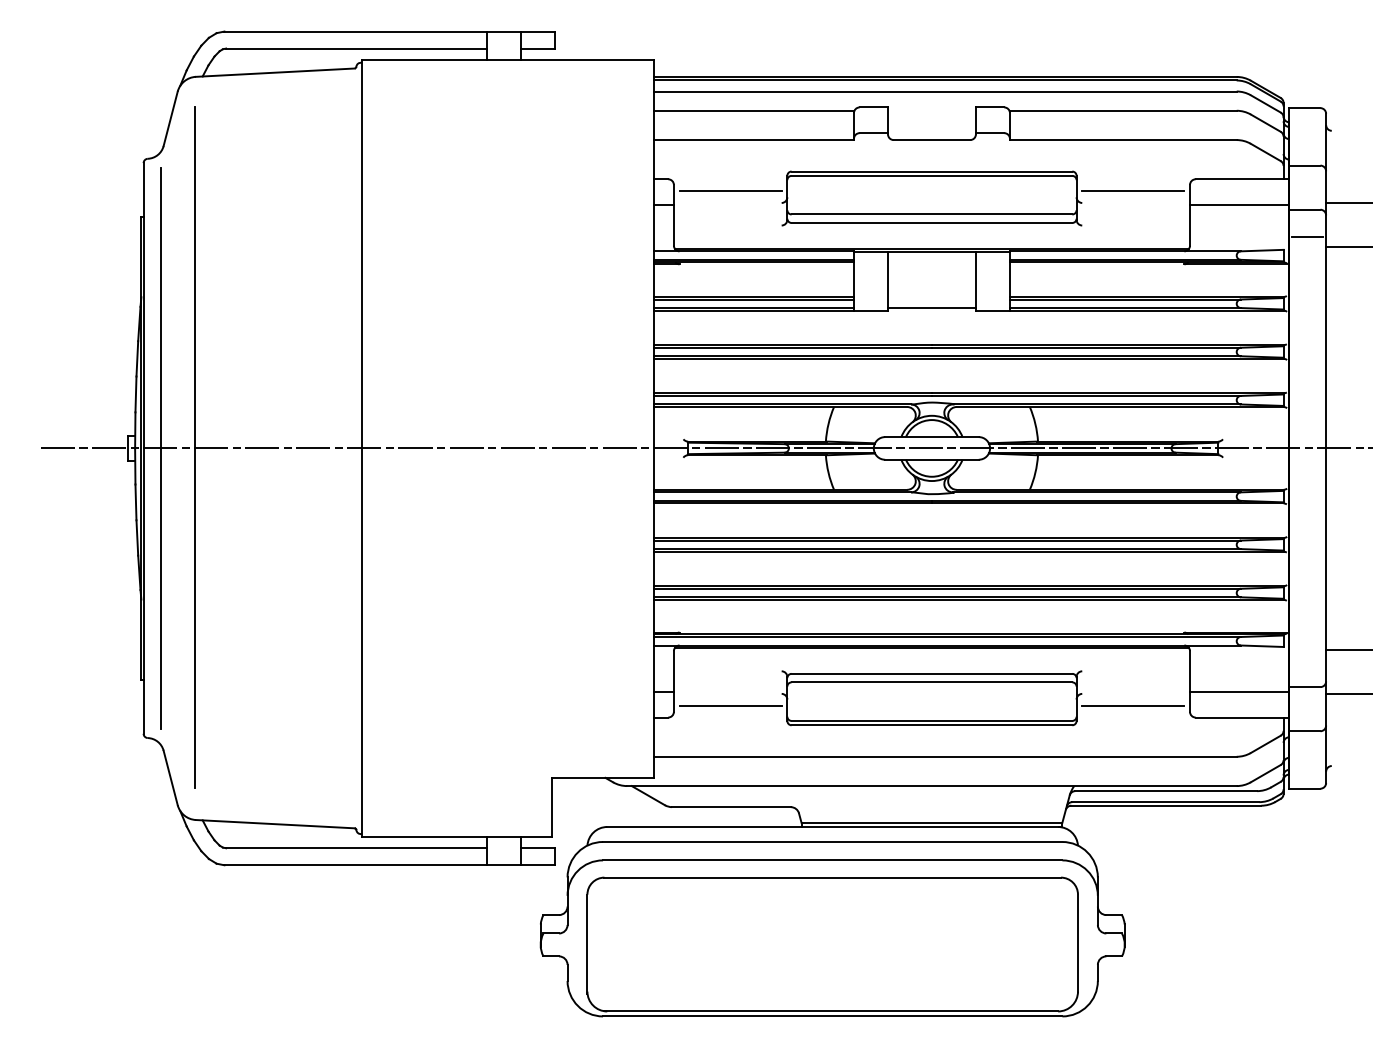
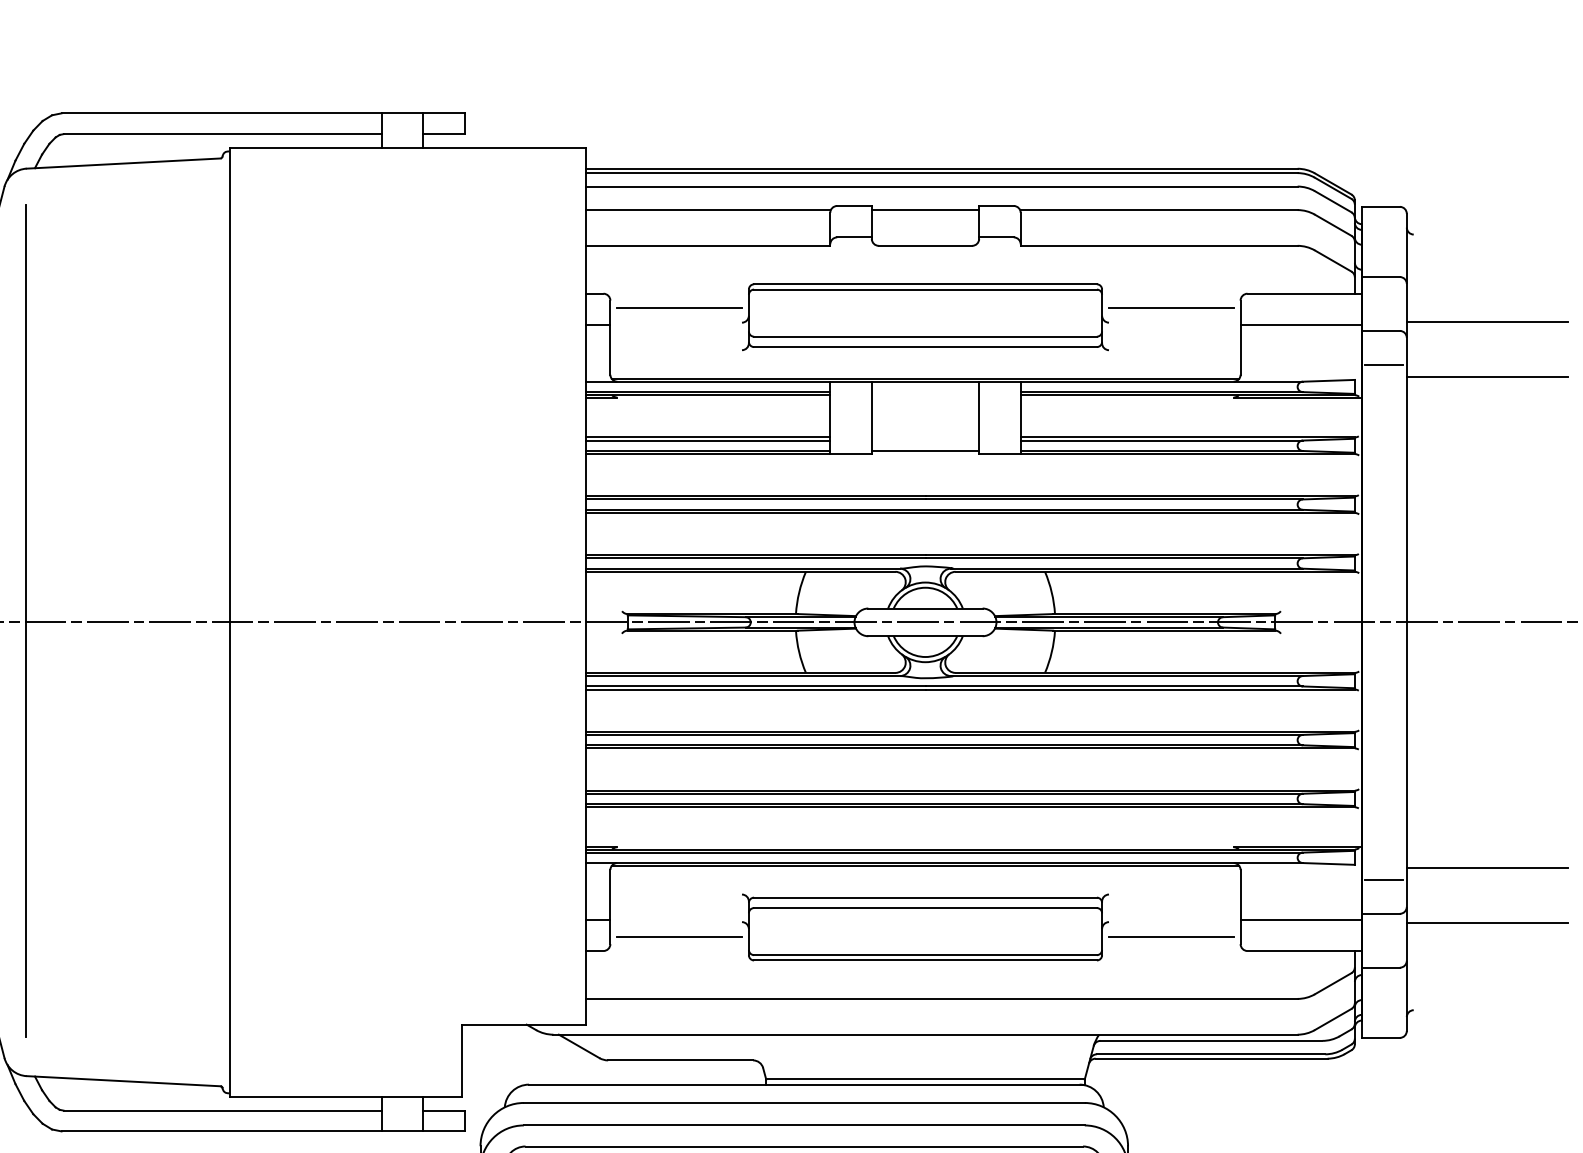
line: (931, 110) -> (924, 209), added
line: (1307, 659) -> (1384, 880), added

